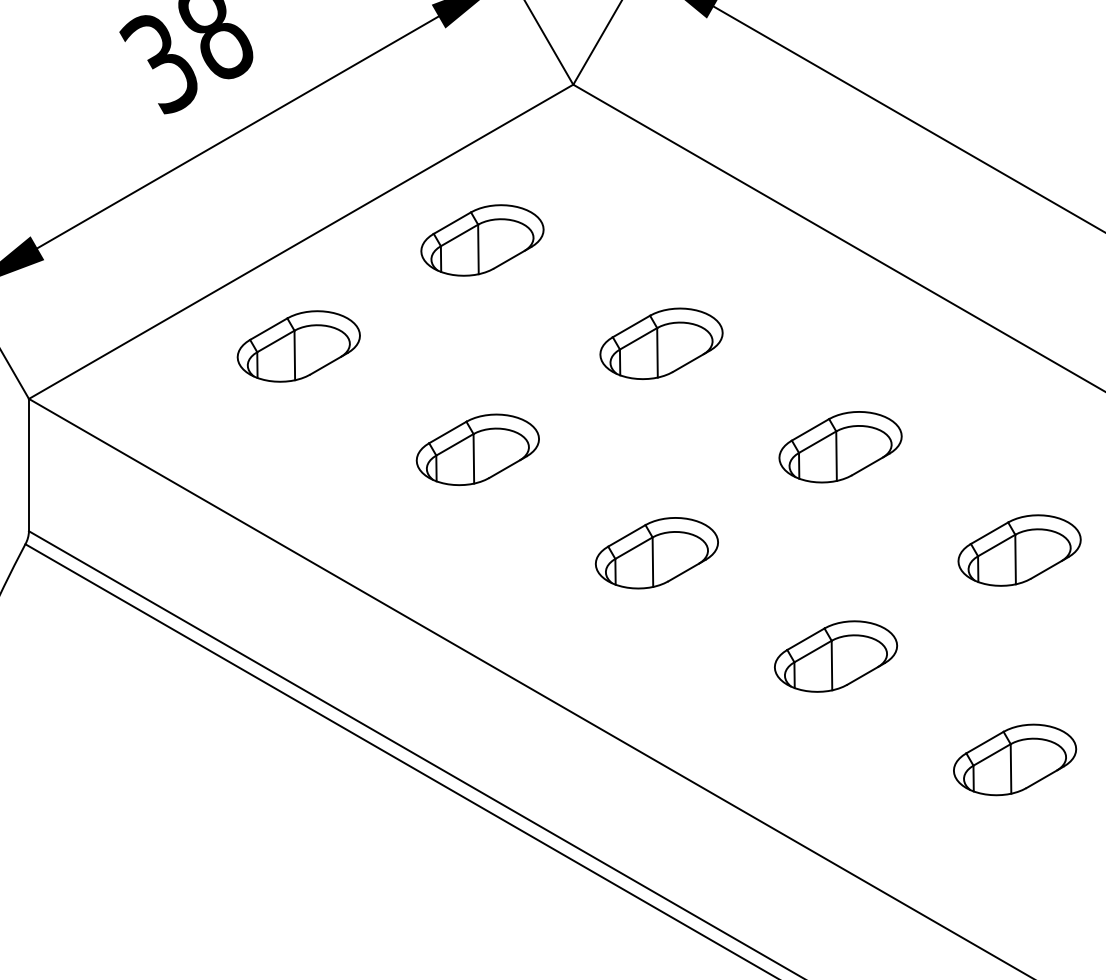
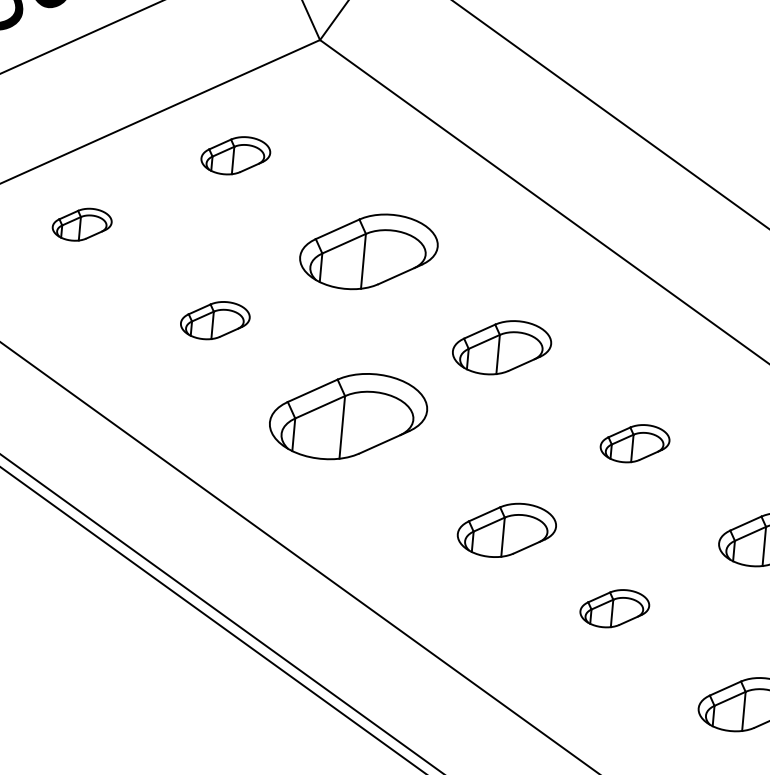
part: (482, 240) -> (235, 155), size x0.7
part: (661, 343) -> (368, 251), size x1.4
part: (298, 346) -> (82, 224), size x0.6
part: (477, 449) -> (215, 320), size x0.7
part: (1019, 550) -> (635, 443), size x0.7
part: (656, 553) -> (348, 416), size x1.6
part: (835, 656) -> (506, 530), moved
part: (1015, 759) -> (615, 608), size x0.7

